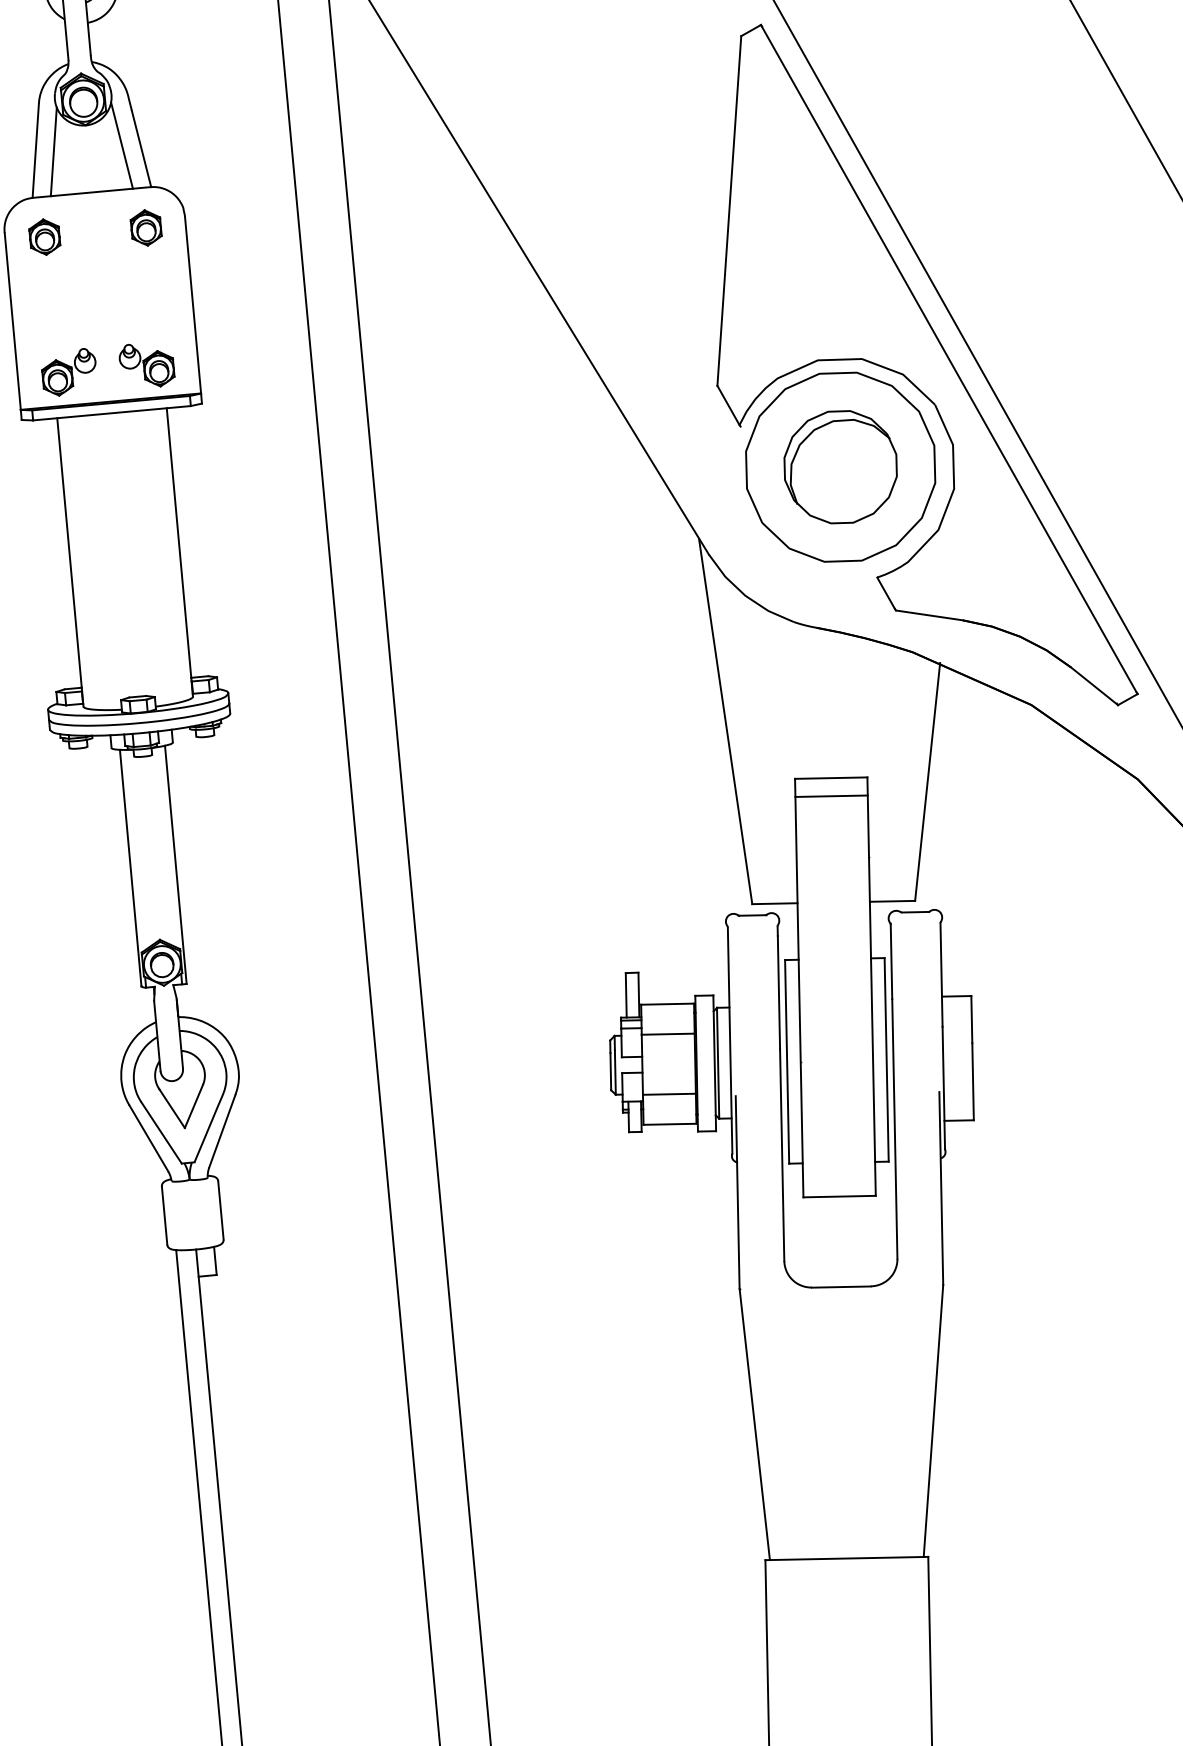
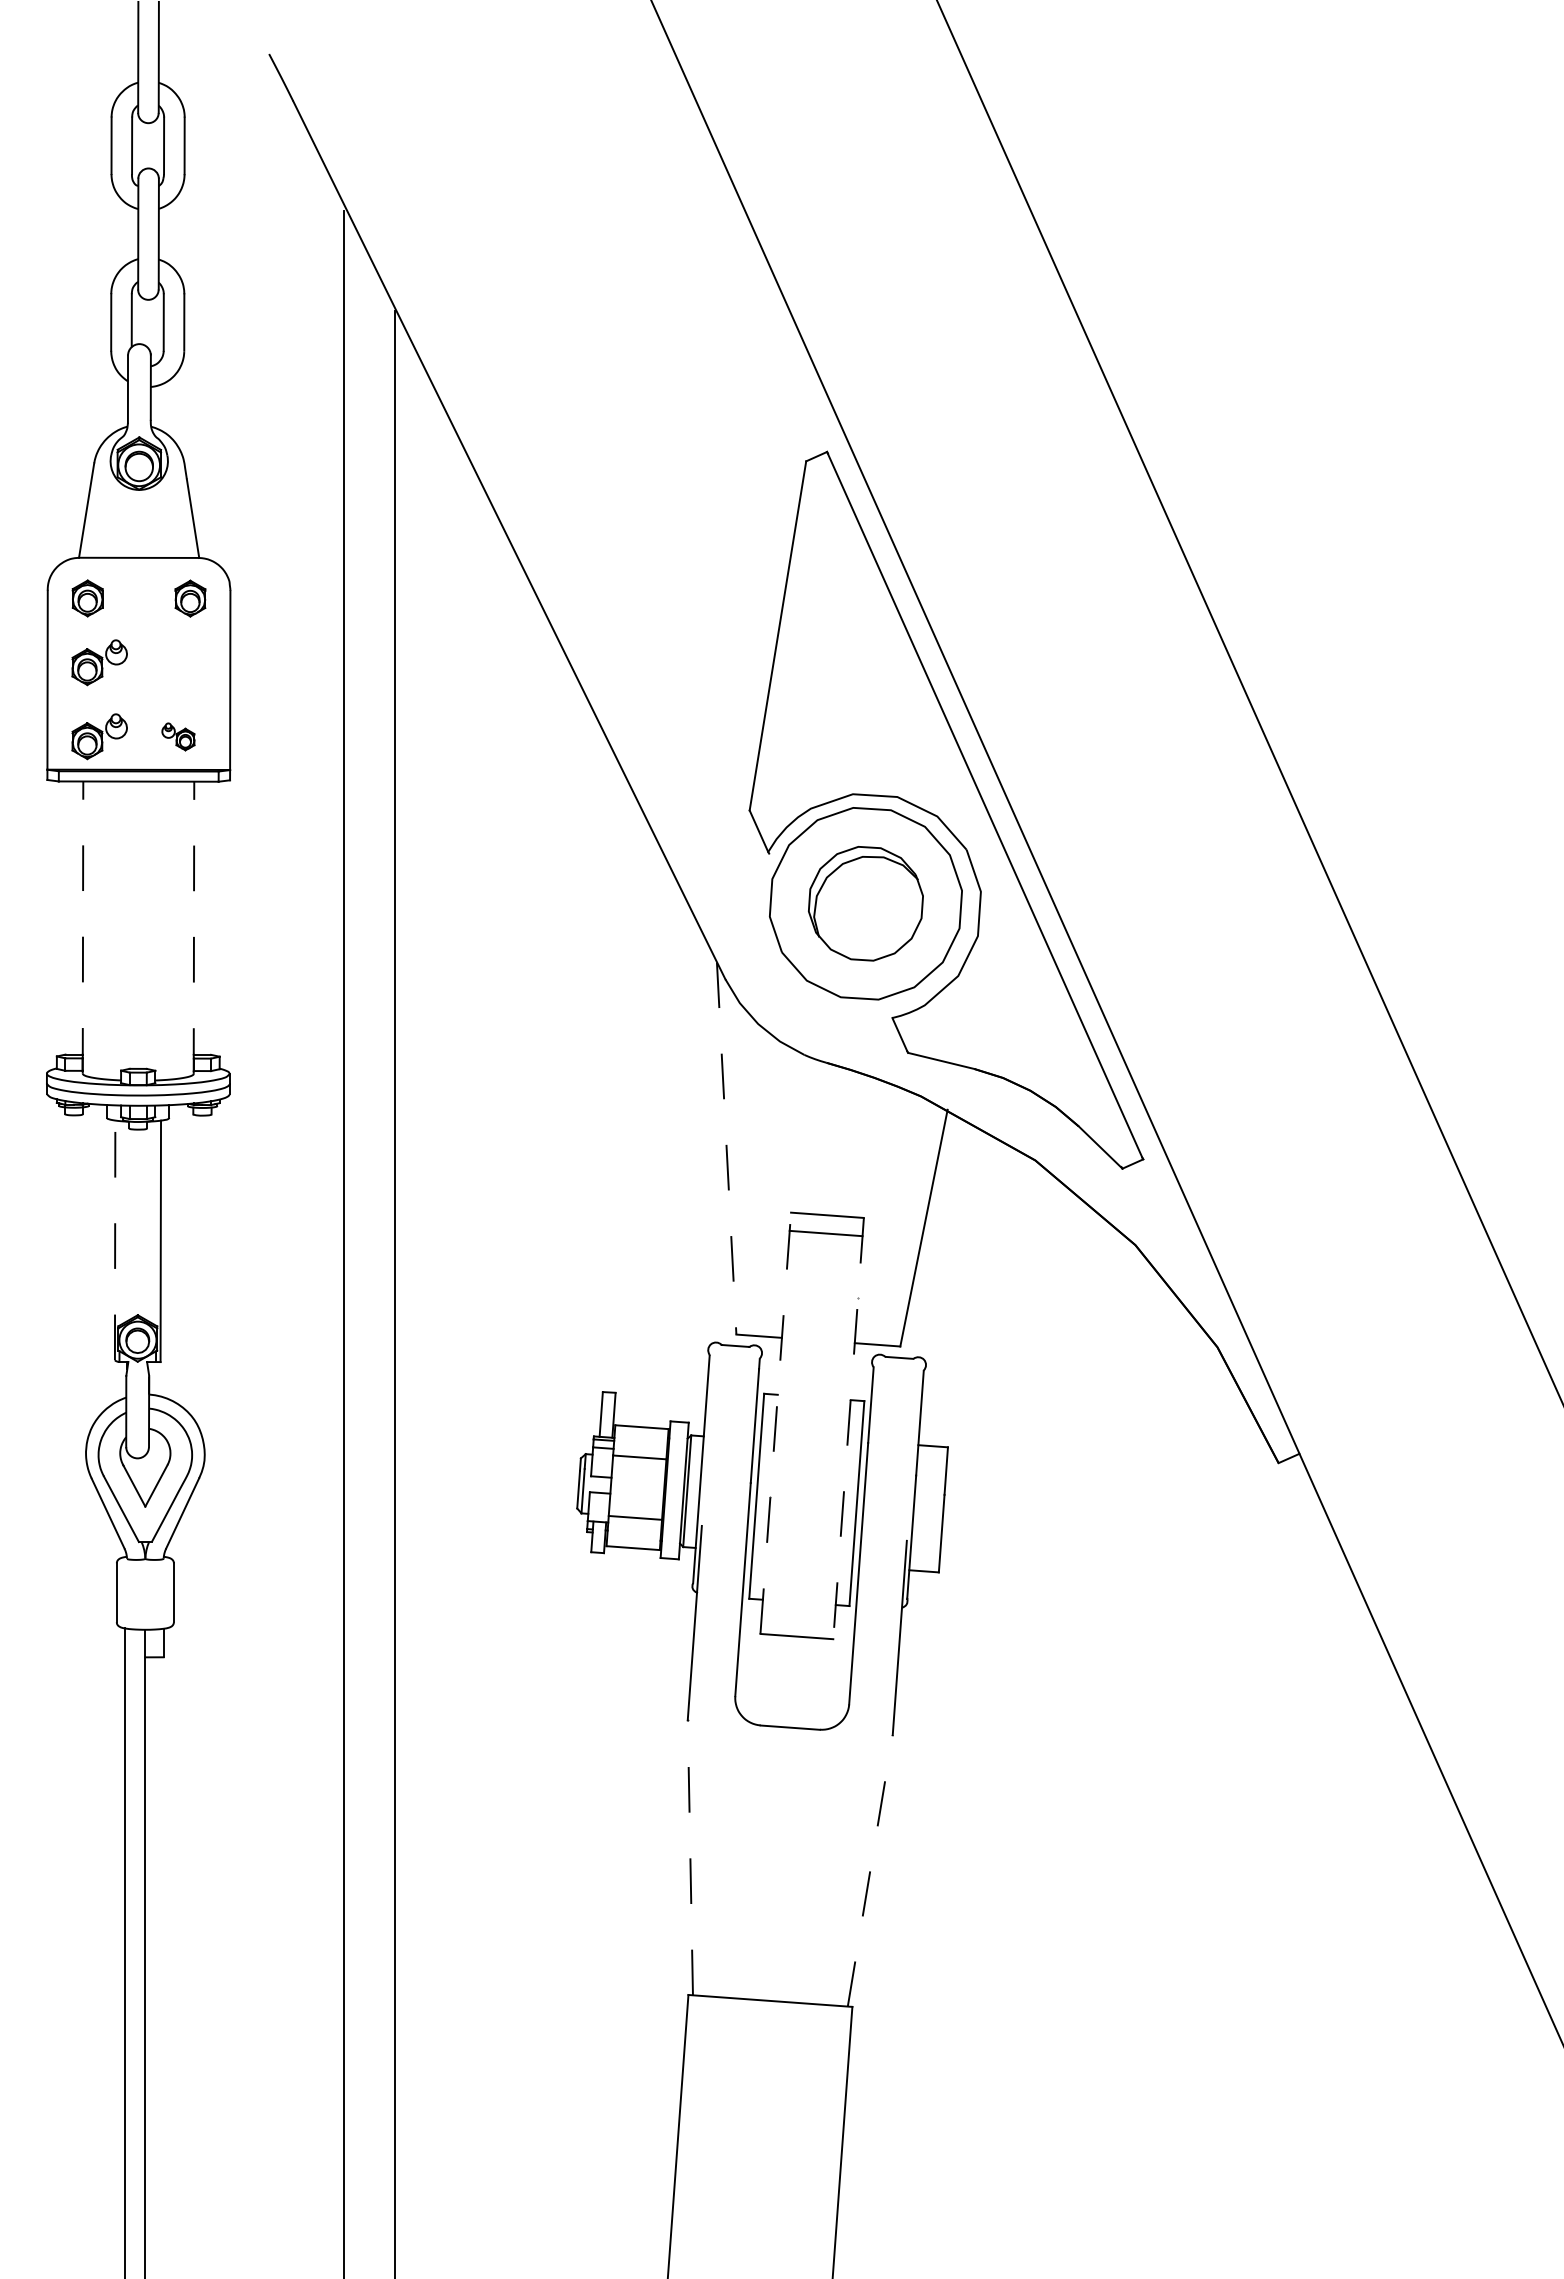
line: (121, 145) -> (173, 513), removed
line: (53, 151) -> (104, 513), removed
part: (62, 299) -> (99, 662), added
part: (147, 365) -> (178, 736), size x0.6
line: (179, 552) -> (193, 927), solid -> dashed
line: (70, 562) -> (83, 927), solid -> dashed
line: (725, 722) -> (726, 1149), solid -> dashed
line: (131, 868) -> (115, 1240), solid -> dashed
line: (798, 987) -> (775, 1422), solid -> dashed
line: (871, 987) -> (848, 1429), solid -> dashed
line: (933, 1420) -> (870, 1870), solid -> dashed
line: (754, 1424) -> (690, 1857), solid -> dashed

